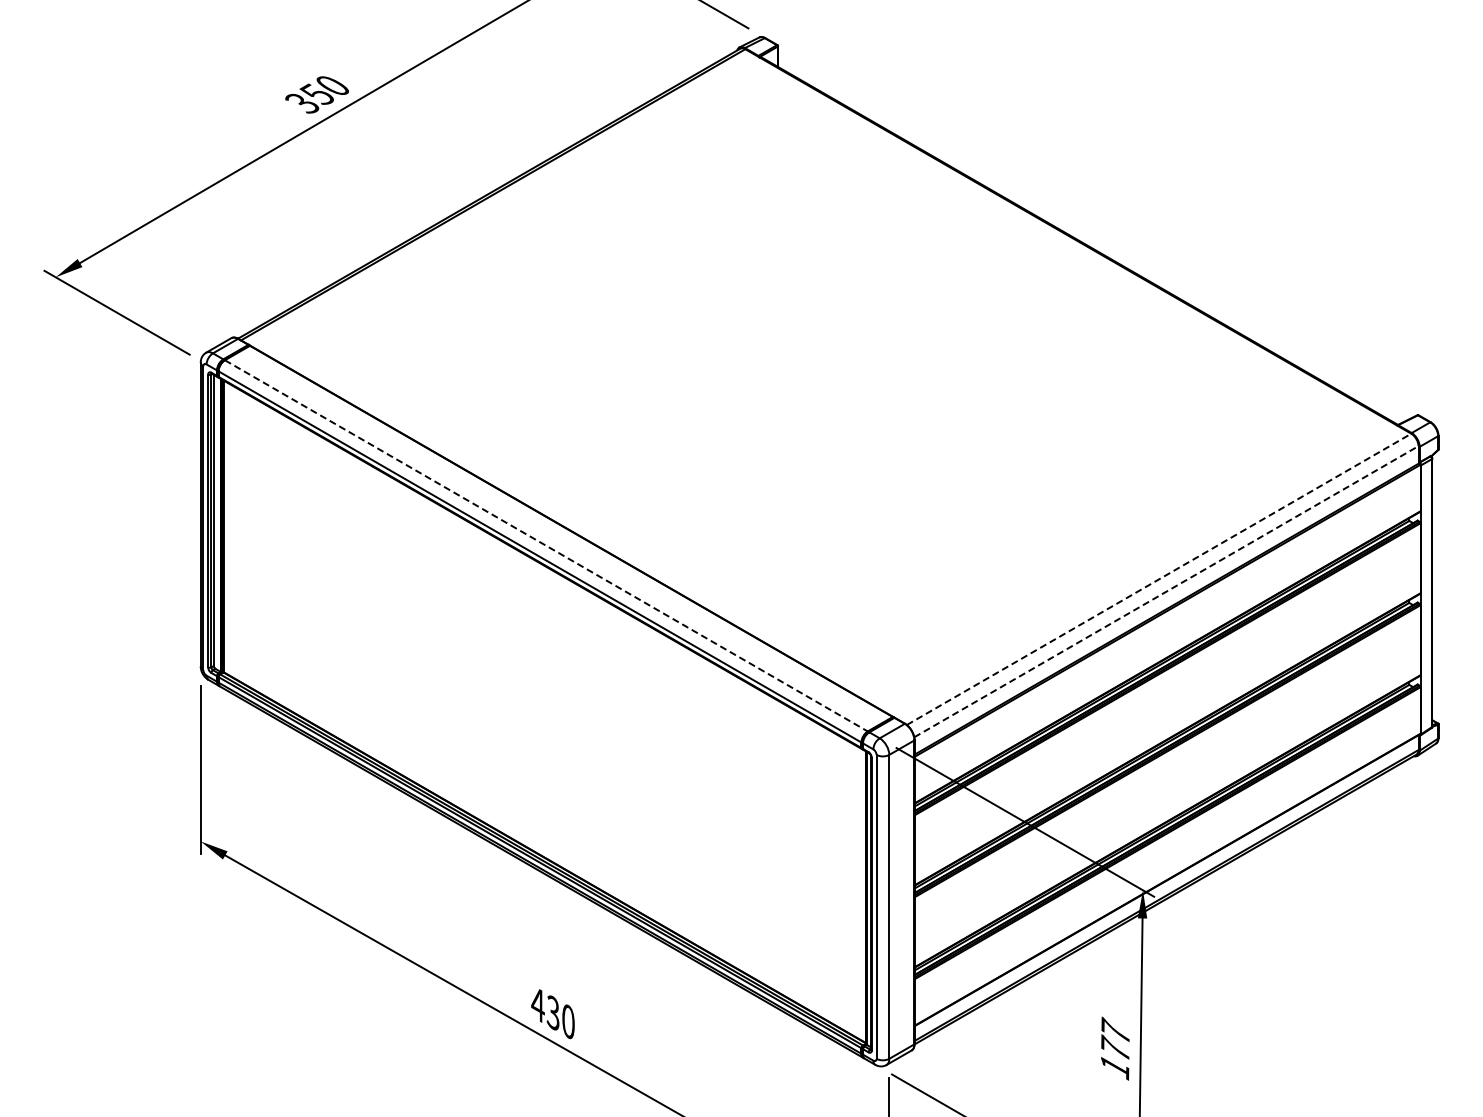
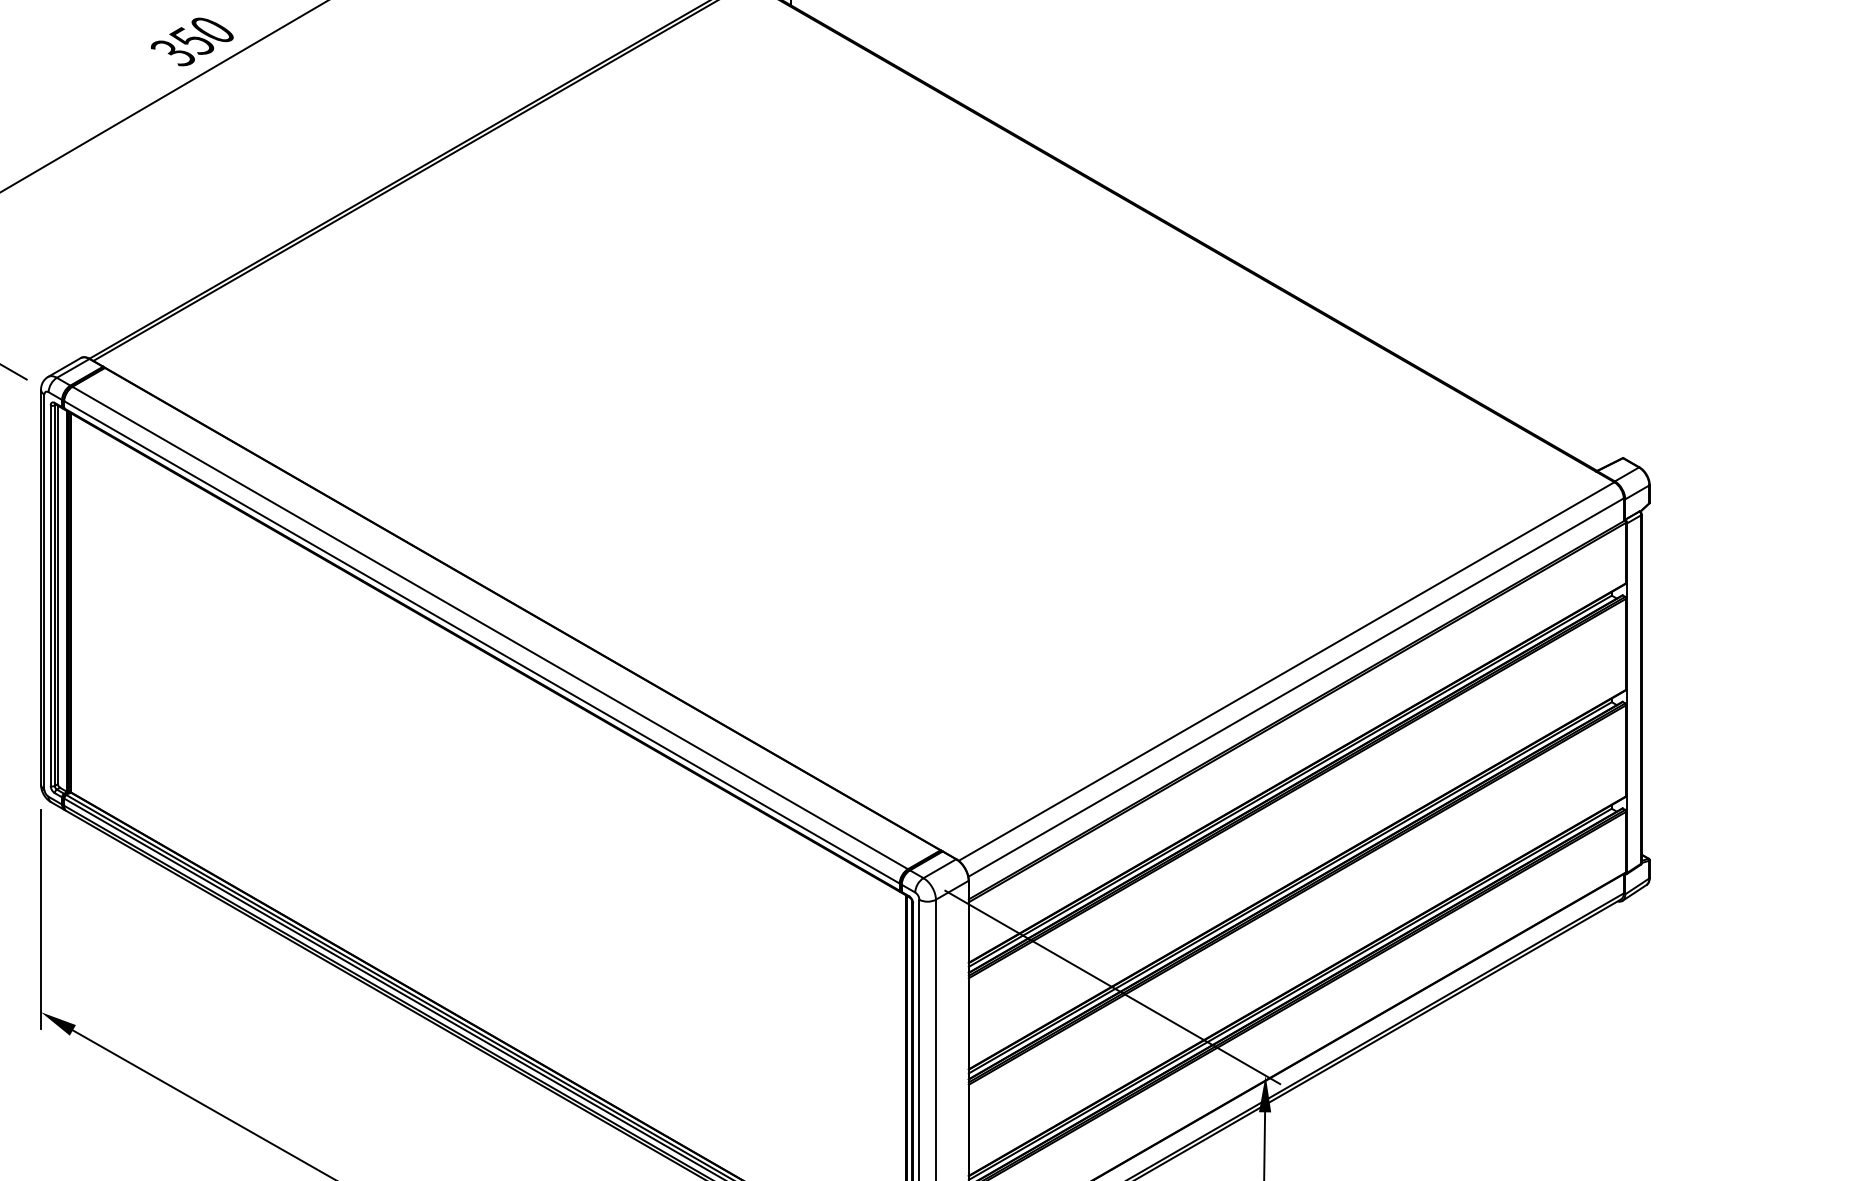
line: (546, 546) -> (490, 628), dashed -> solid
line: (1159, 579) -> (1287, 671), dashed -> solid
line: (1166, 591) -> (1296, 687), dashed -> solid

